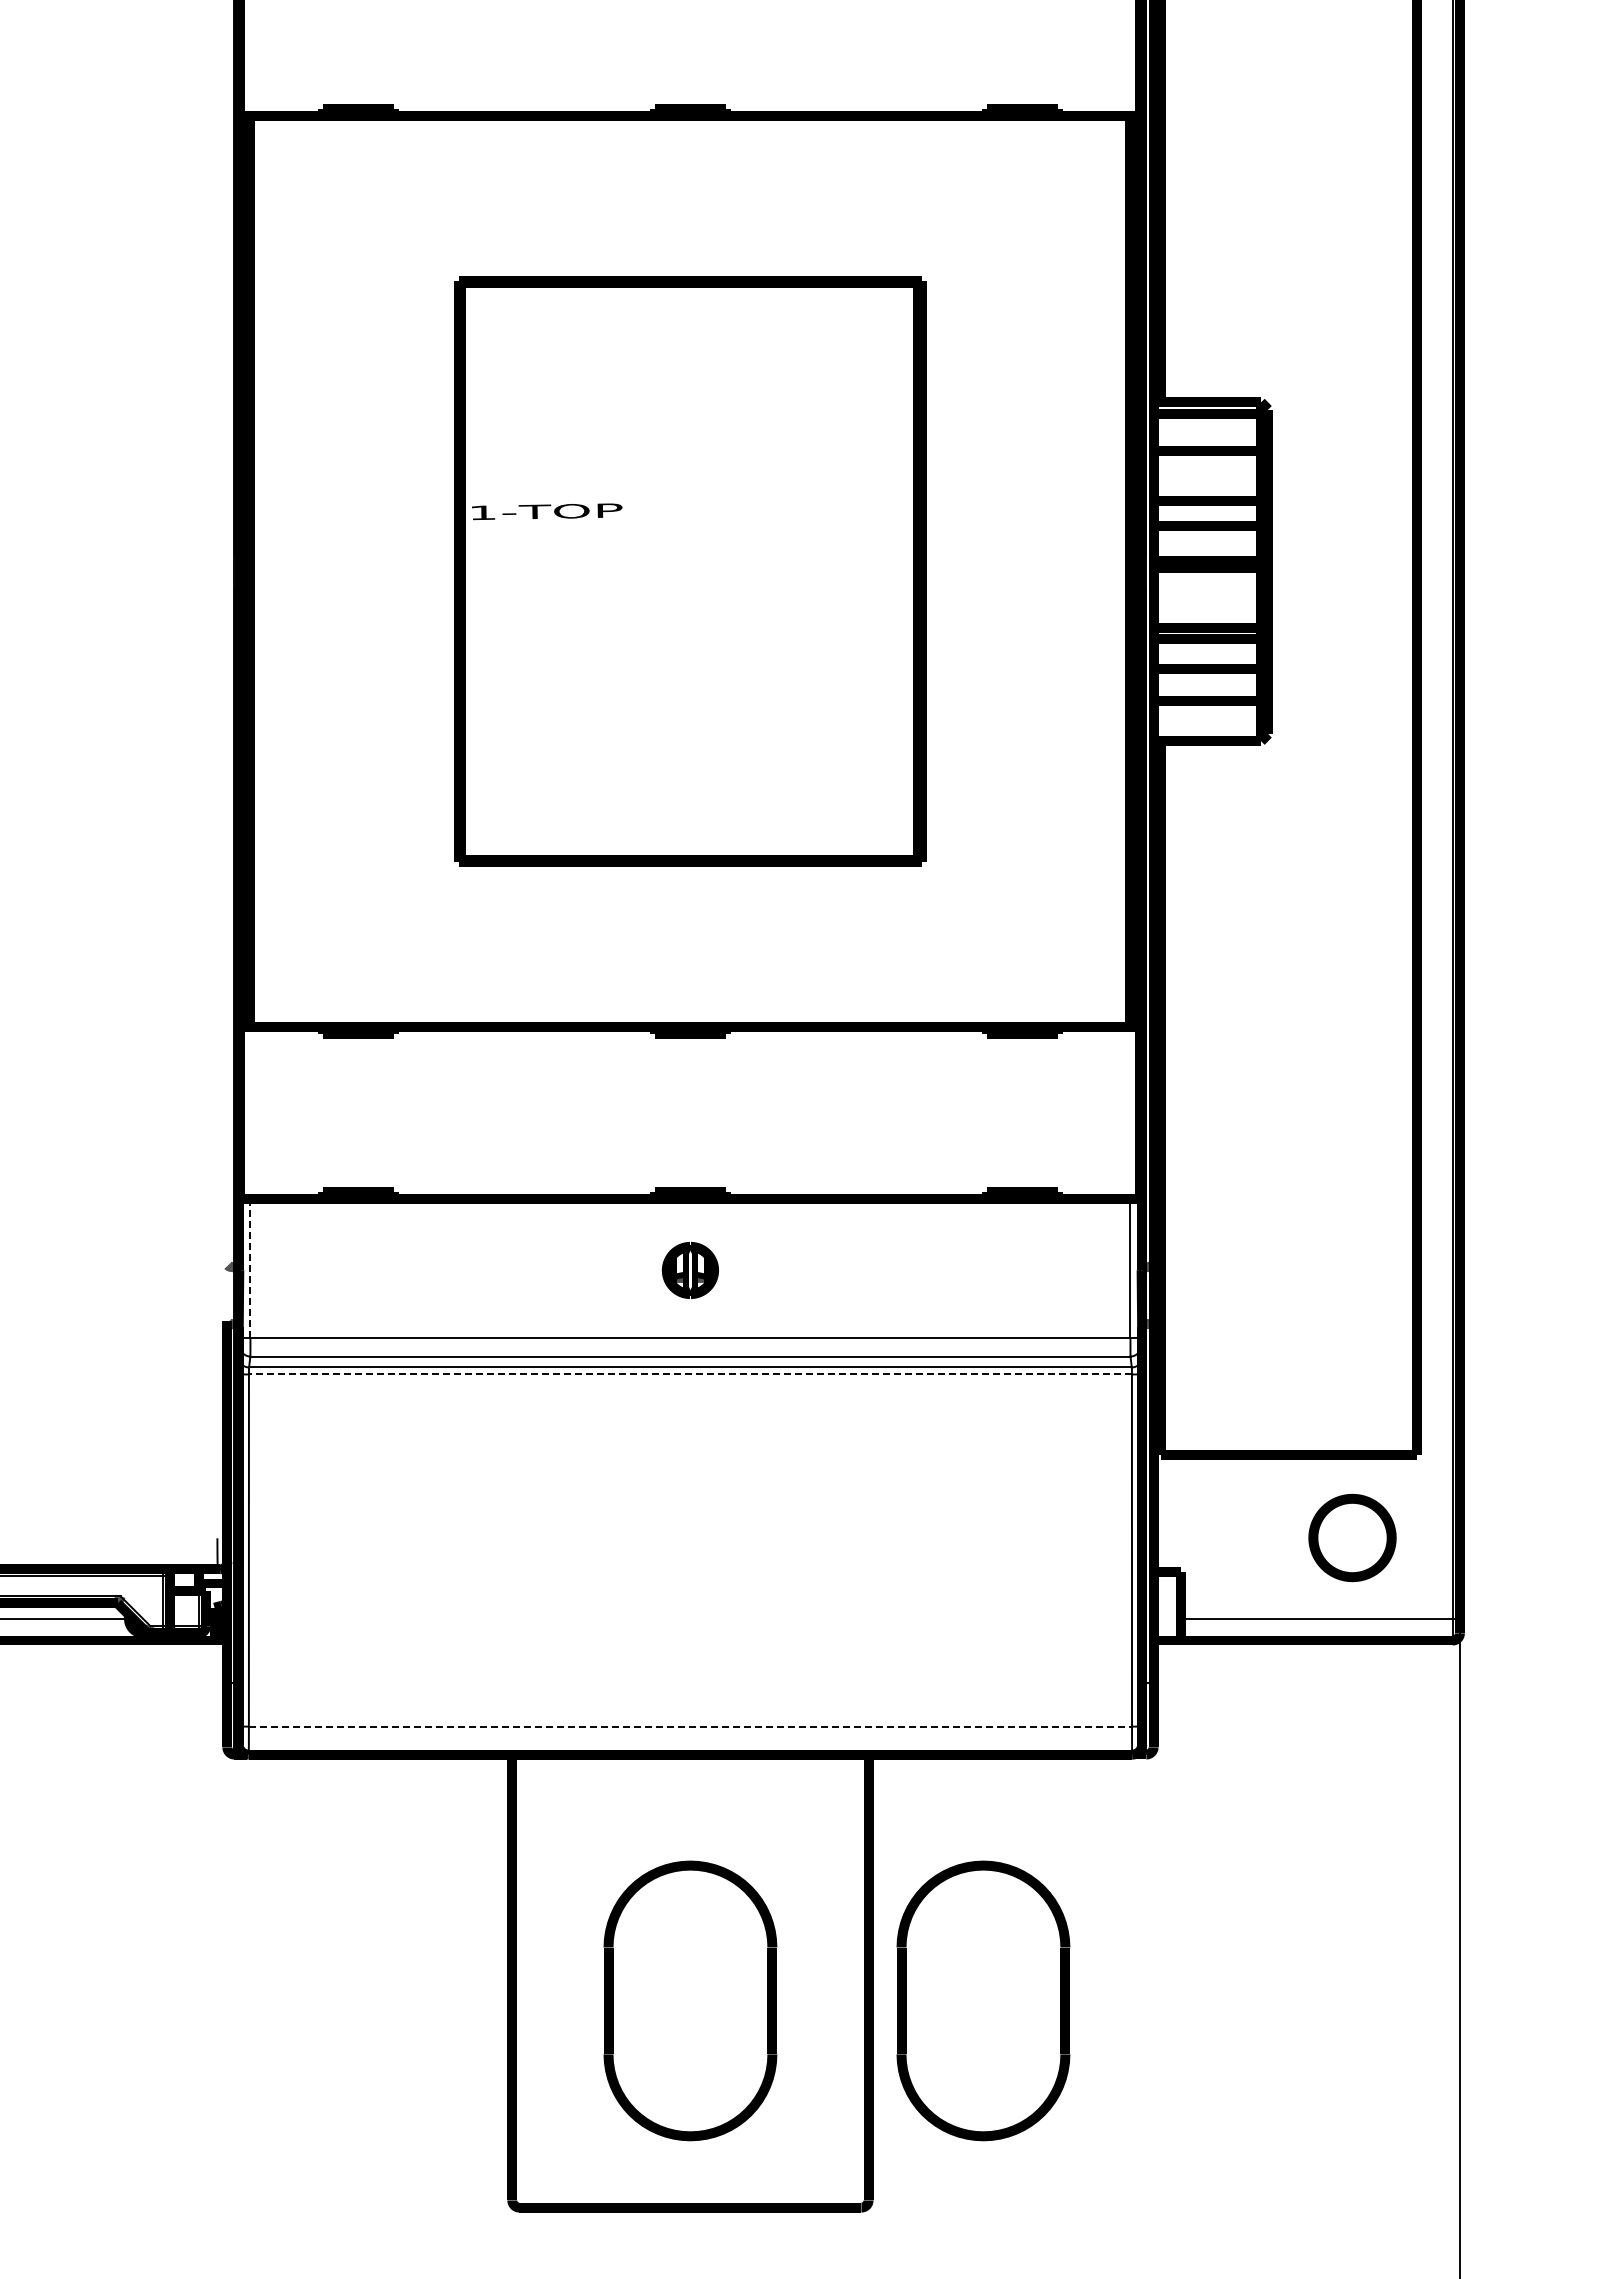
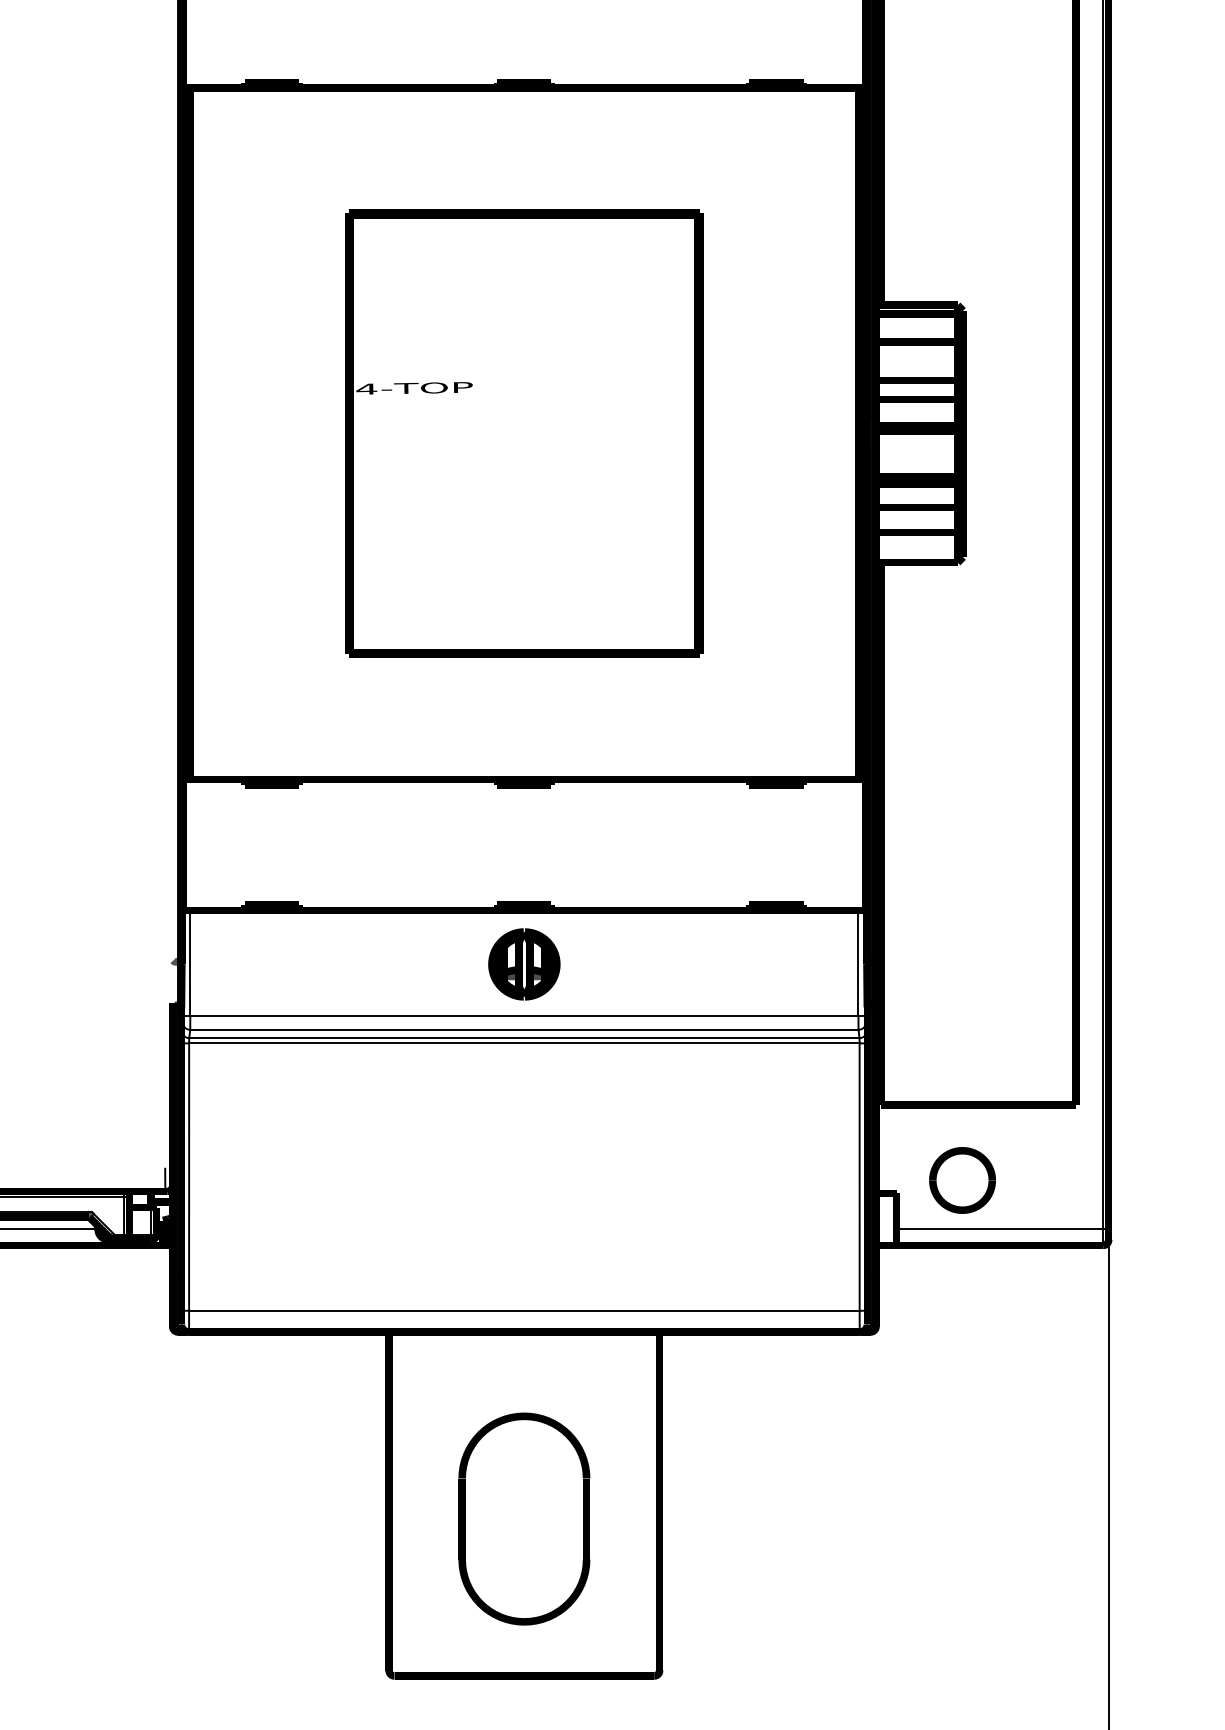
text: (482, 512) -> (366, 388), 1-TOP -> 4-TOP
line: (250, 1269) -> (190, 963), dashed -> solid
part: (690, 1270) -> (524, 964), size x1.67
line: (689, 1374) -> (523, 1043), dashed -> solid
part: (1352, 1537) -> (962, 1180), moved
line: (690, 1726) -> (524, 1310), dashed -> solid
part: (983, 2000) -> (746, 1518), removed

